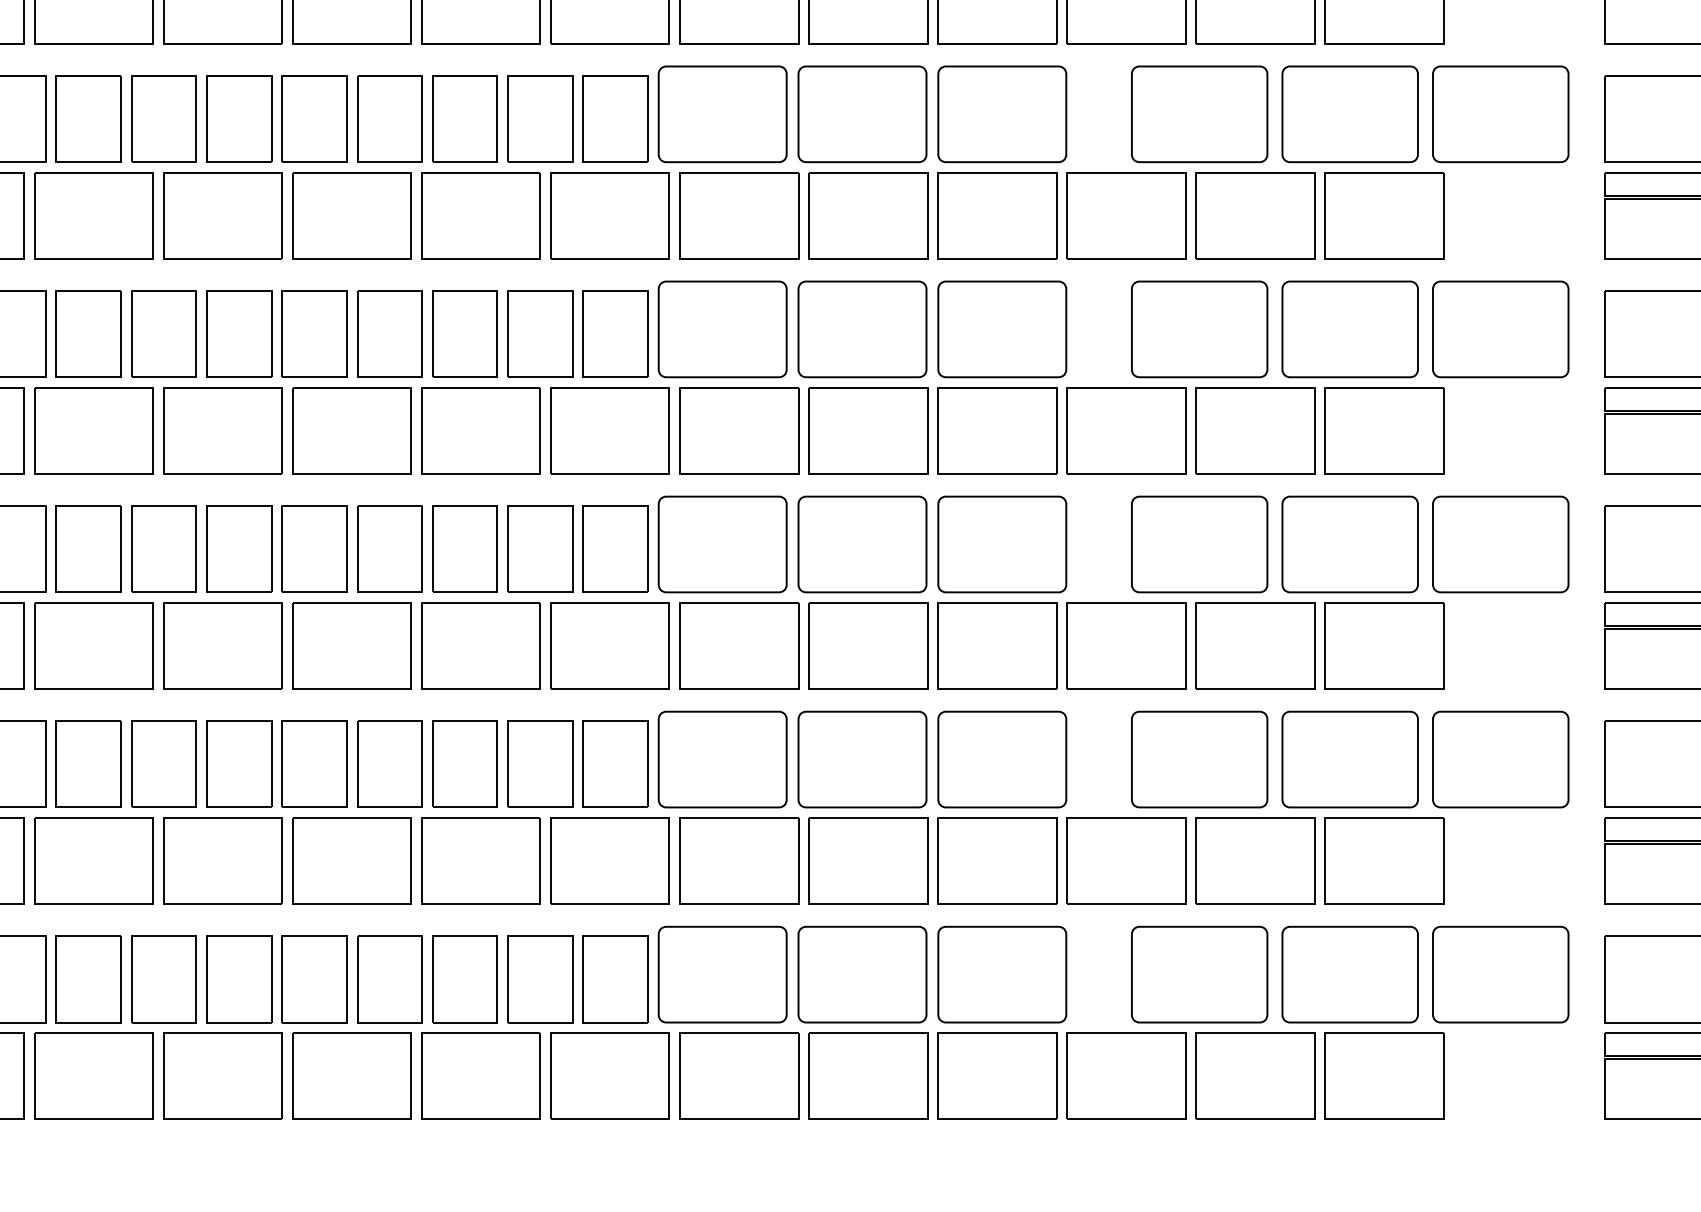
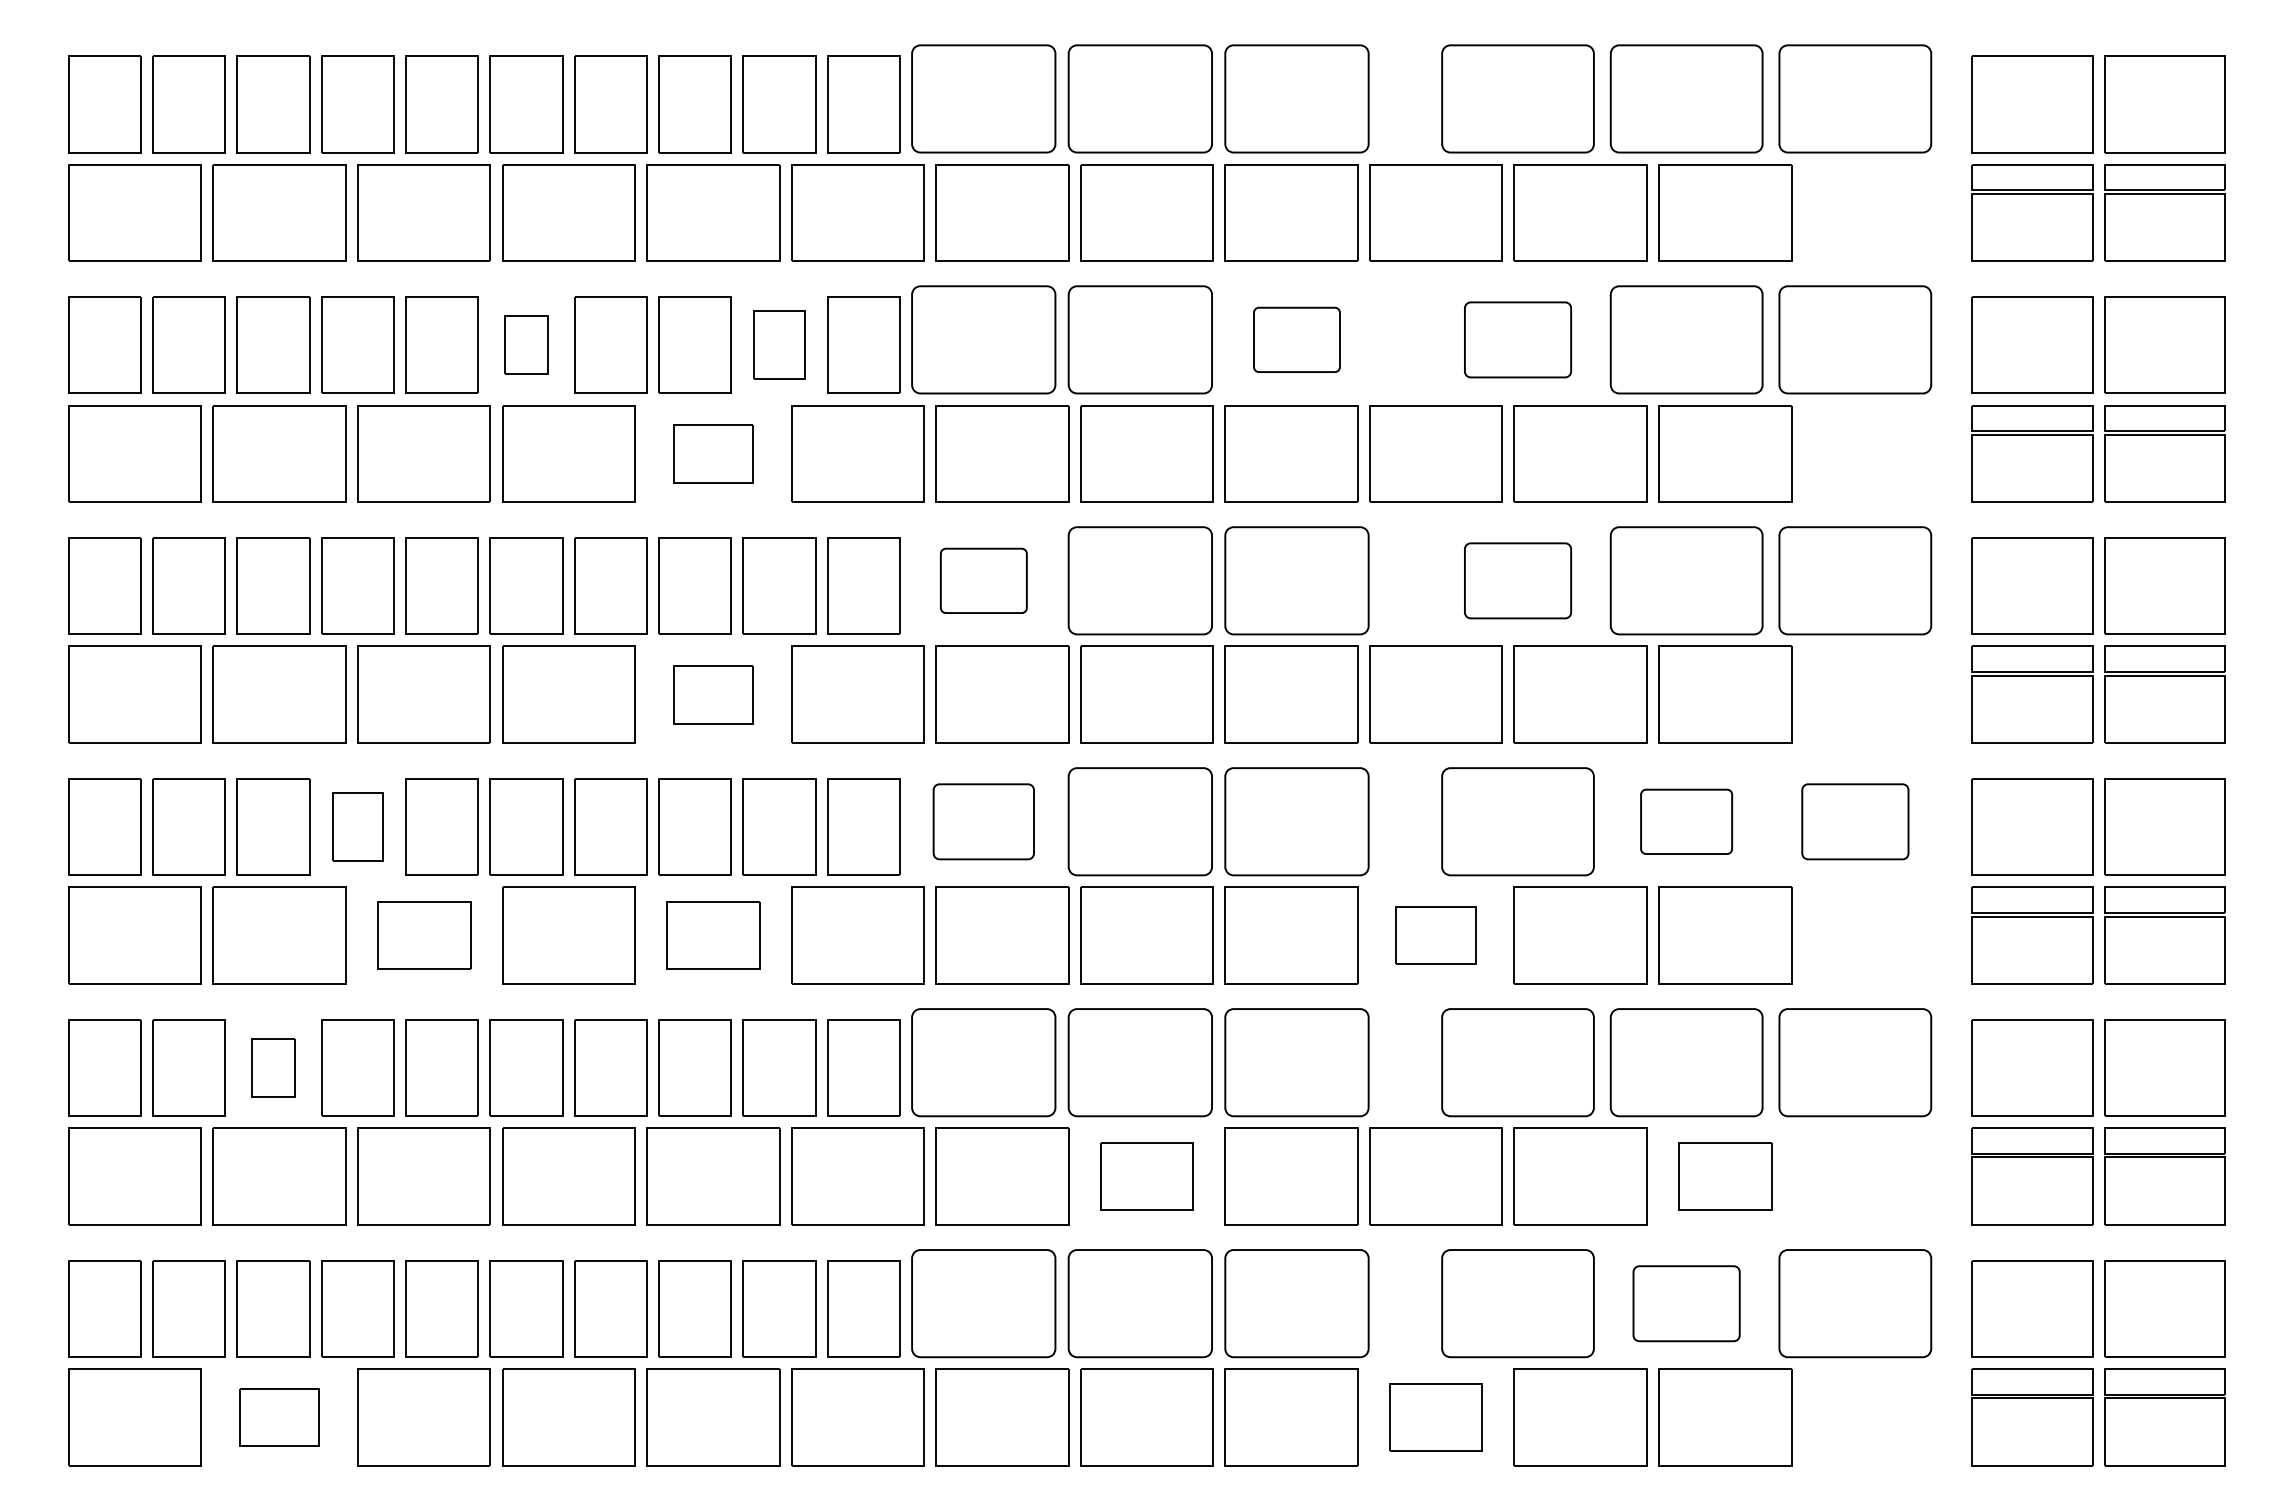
part: (1001, 113) -> (1296, 339), size x0.6
part: (1199, 113) -> (1517, 339), size x0.7
part: (314, 118) -> (526, 344), size x0.6
part: (540, 118) -> (779, 344), size x0.7
part: (481, 215) -> (713, 453), size x0.6
part: (722, 329) -> (983, 580), size x0.6
part: (1199, 329) -> (1517, 580), size x0.7
part: (481, 430) -> (713, 694), size x0.6
part: (722, 544) -> (983, 821), size x0.7
part: (1350, 544) -> (1686, 821), size x0.6
part: (1500, 544) -> (1855, 821), size x0.7
part: (163, 548) -> (357, 826), size x0.7
part: (222, 646) -> (423, 935), size x0.7
part: (481, 646) -> (713, 935), size x0.7
part: (1125, 646) -> (1435, 935), size x0.6
part: (88, 763) -> (273, 1067), size x0.6
part: (867, 861) -> (1146, 1176), size x0.7
part: (1384, 861) -> (1725, 1176), size x0.7
part: (1350, 974) -> (1686, 1303), size x0.7
part: (94, 1076) -> (279, 1417), size x0.6
part: (1125, 1076) -> (1435, 1417), size x0.7

